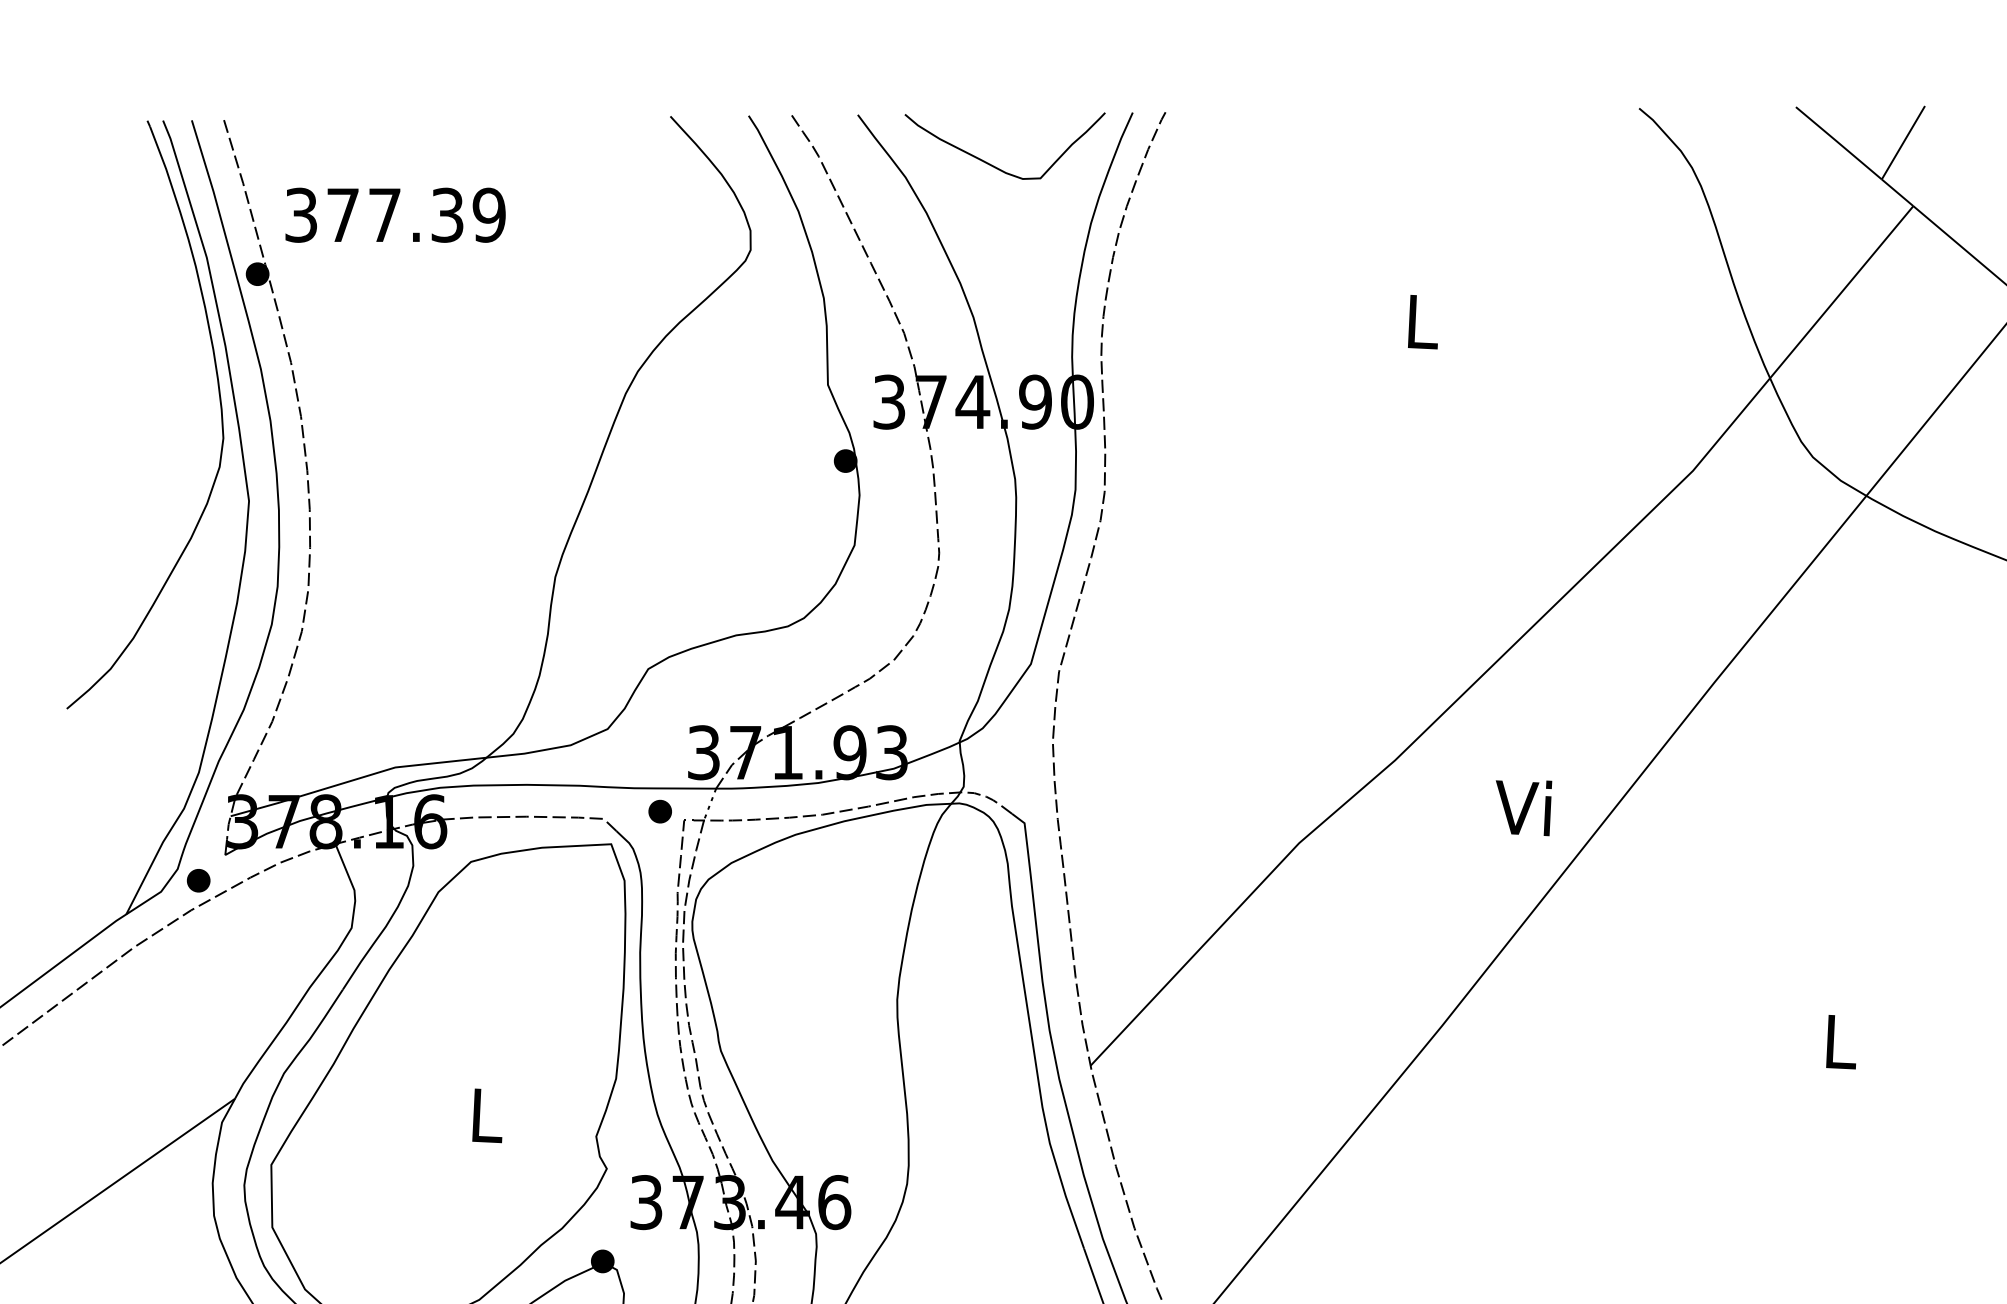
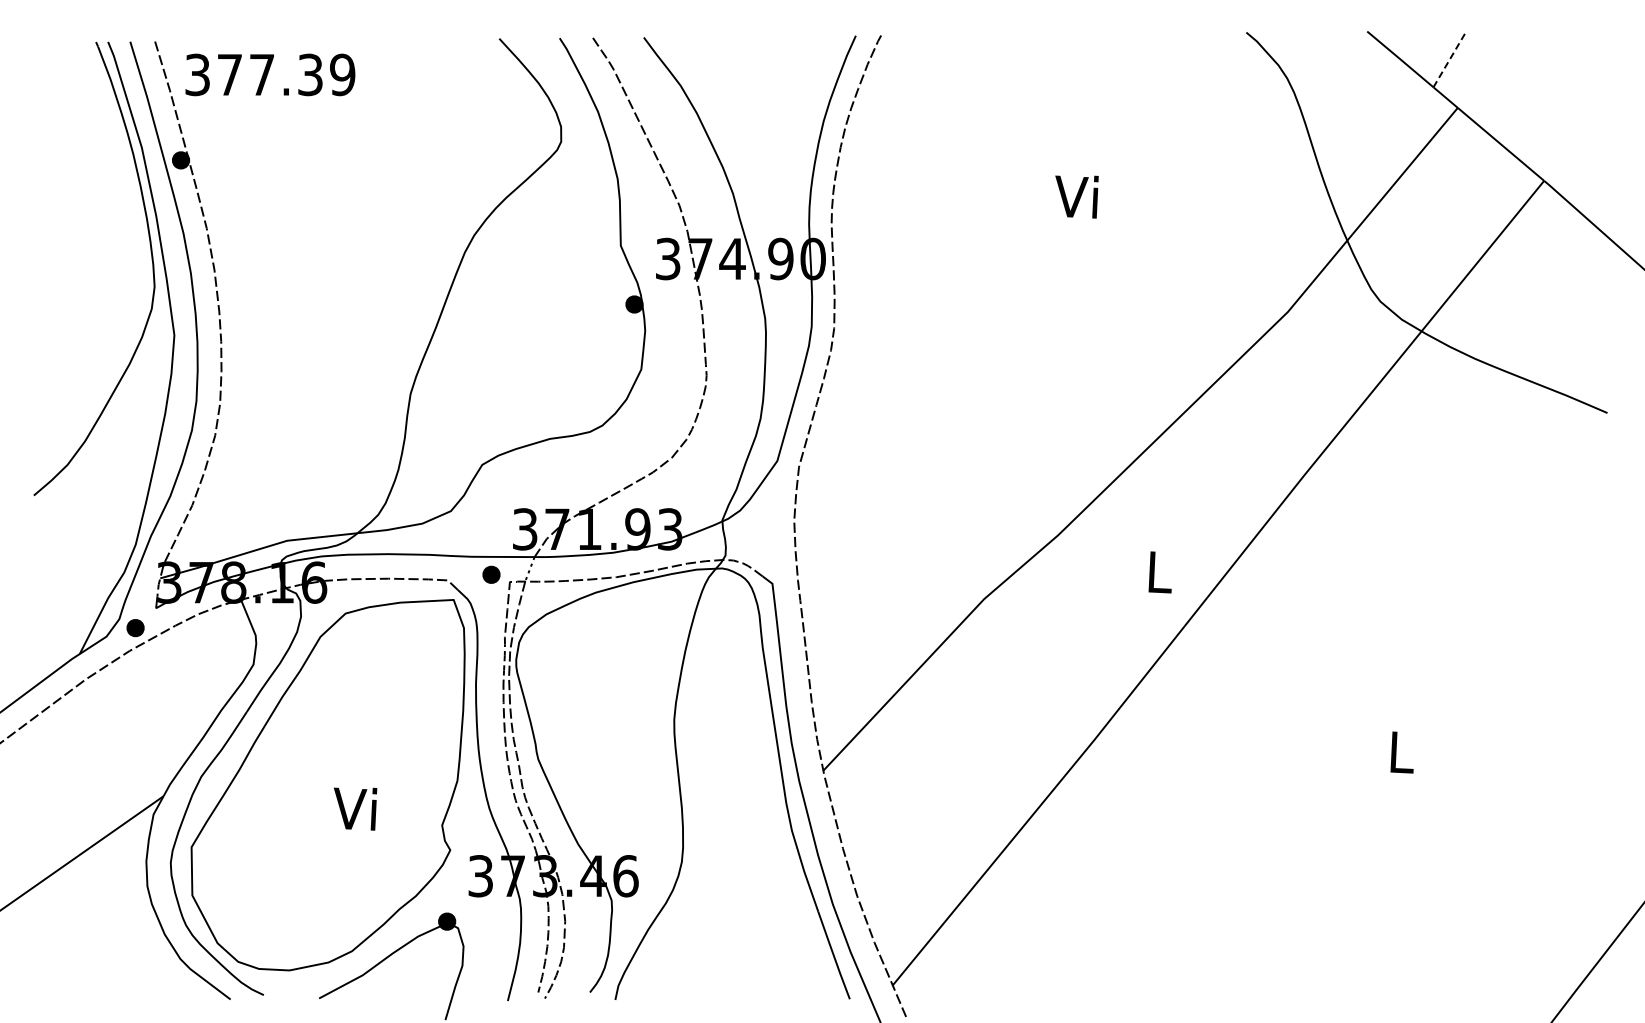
line: (1903, 143) -> (1450, 59), solid -> dashed
curve: (994, 165) -> (749, 76), removed
text: (395, 214) -> (270, 74), moved
text: (1418, 321) -> (1076, 196), L -> Vi
text: (1523, 807) -> (1157, 571), Vi -> L
text: (483, 1114) -> (355, 808), L -> Vi

